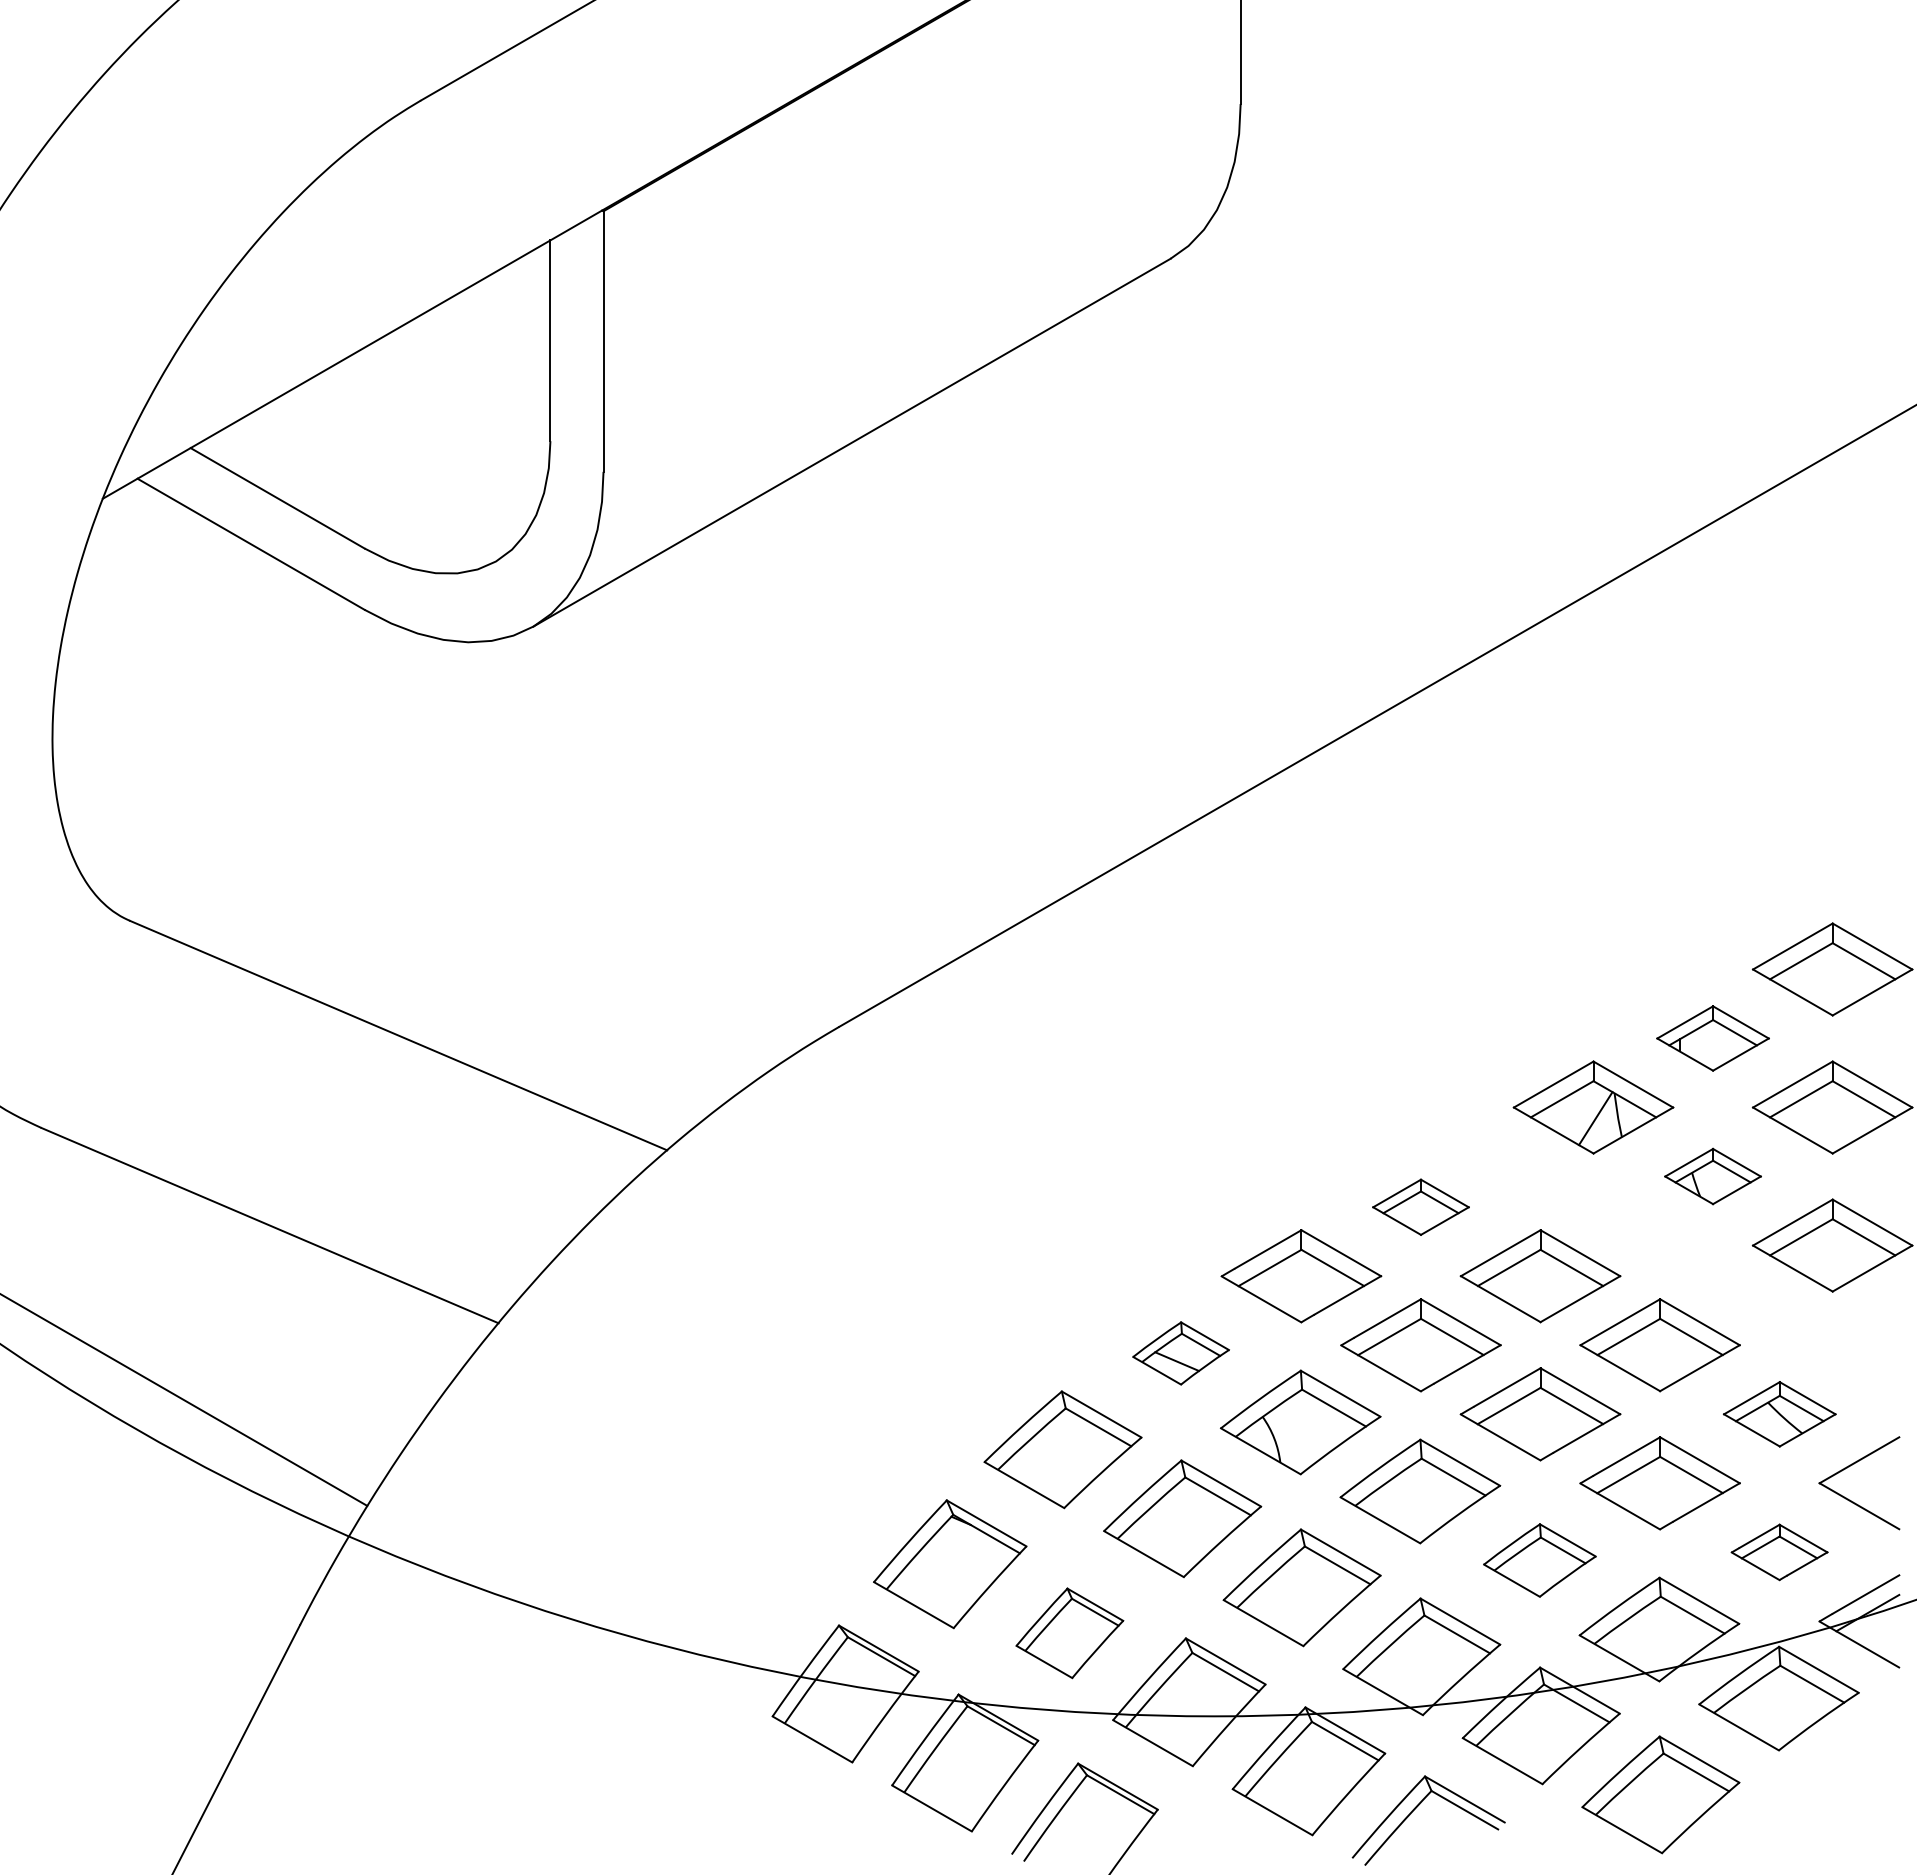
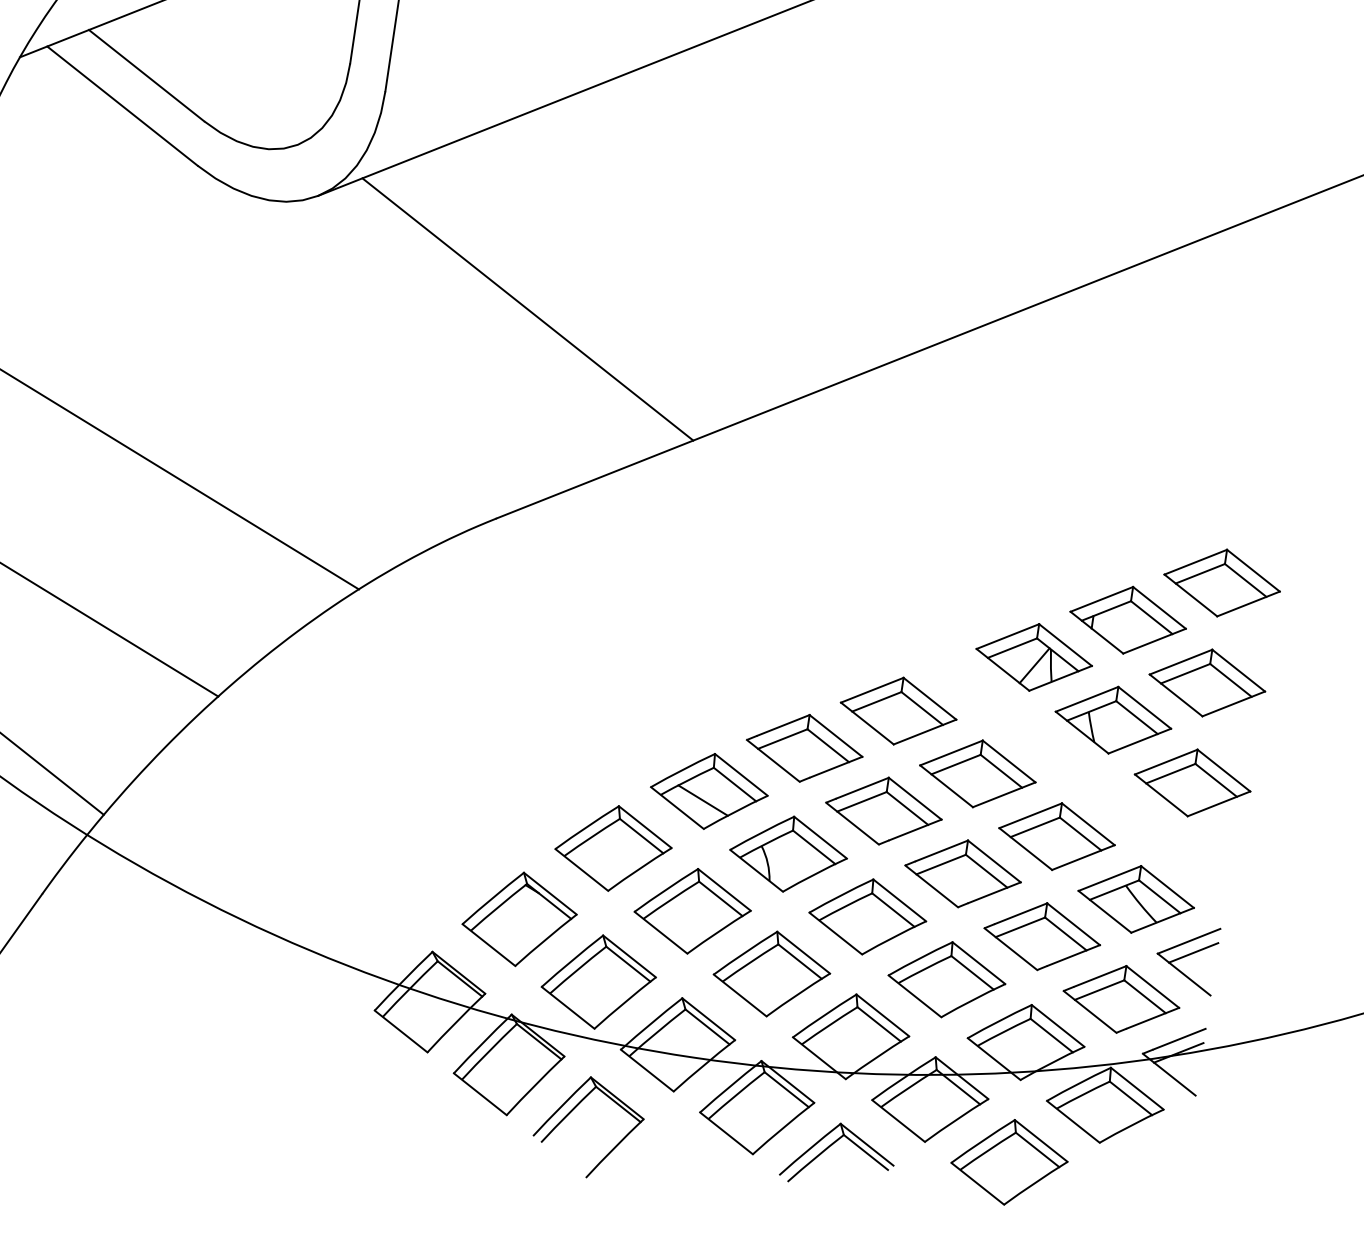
line: (839, 738) -> (527, 309), added
part: (1712, 1038) -> (1127, 620), size x1.43
part: (1712, 1176) -> (1113, 720), size x1.67
part: (1420, 1207) -> (898, 711), size x1.67
part: (1180, 1353) -> (708, 791), size x1.67
part: (1779, 1414) -> (1136, 899), size x1.43
line: (1867, 1474) -> (1193, 952), added
part: (1779, 1552) -> (1121, 999), size x1.67
part: (1539, 1560) -> (946, 979), size x1.43
part: (1069, 1633) -> (598, 982), size x1.43

